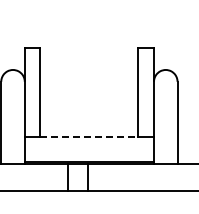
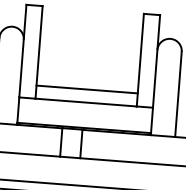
line: (89, 124) -> (87, 89), added
line: (89, 137) -> (86, 102), dashed -> solid

